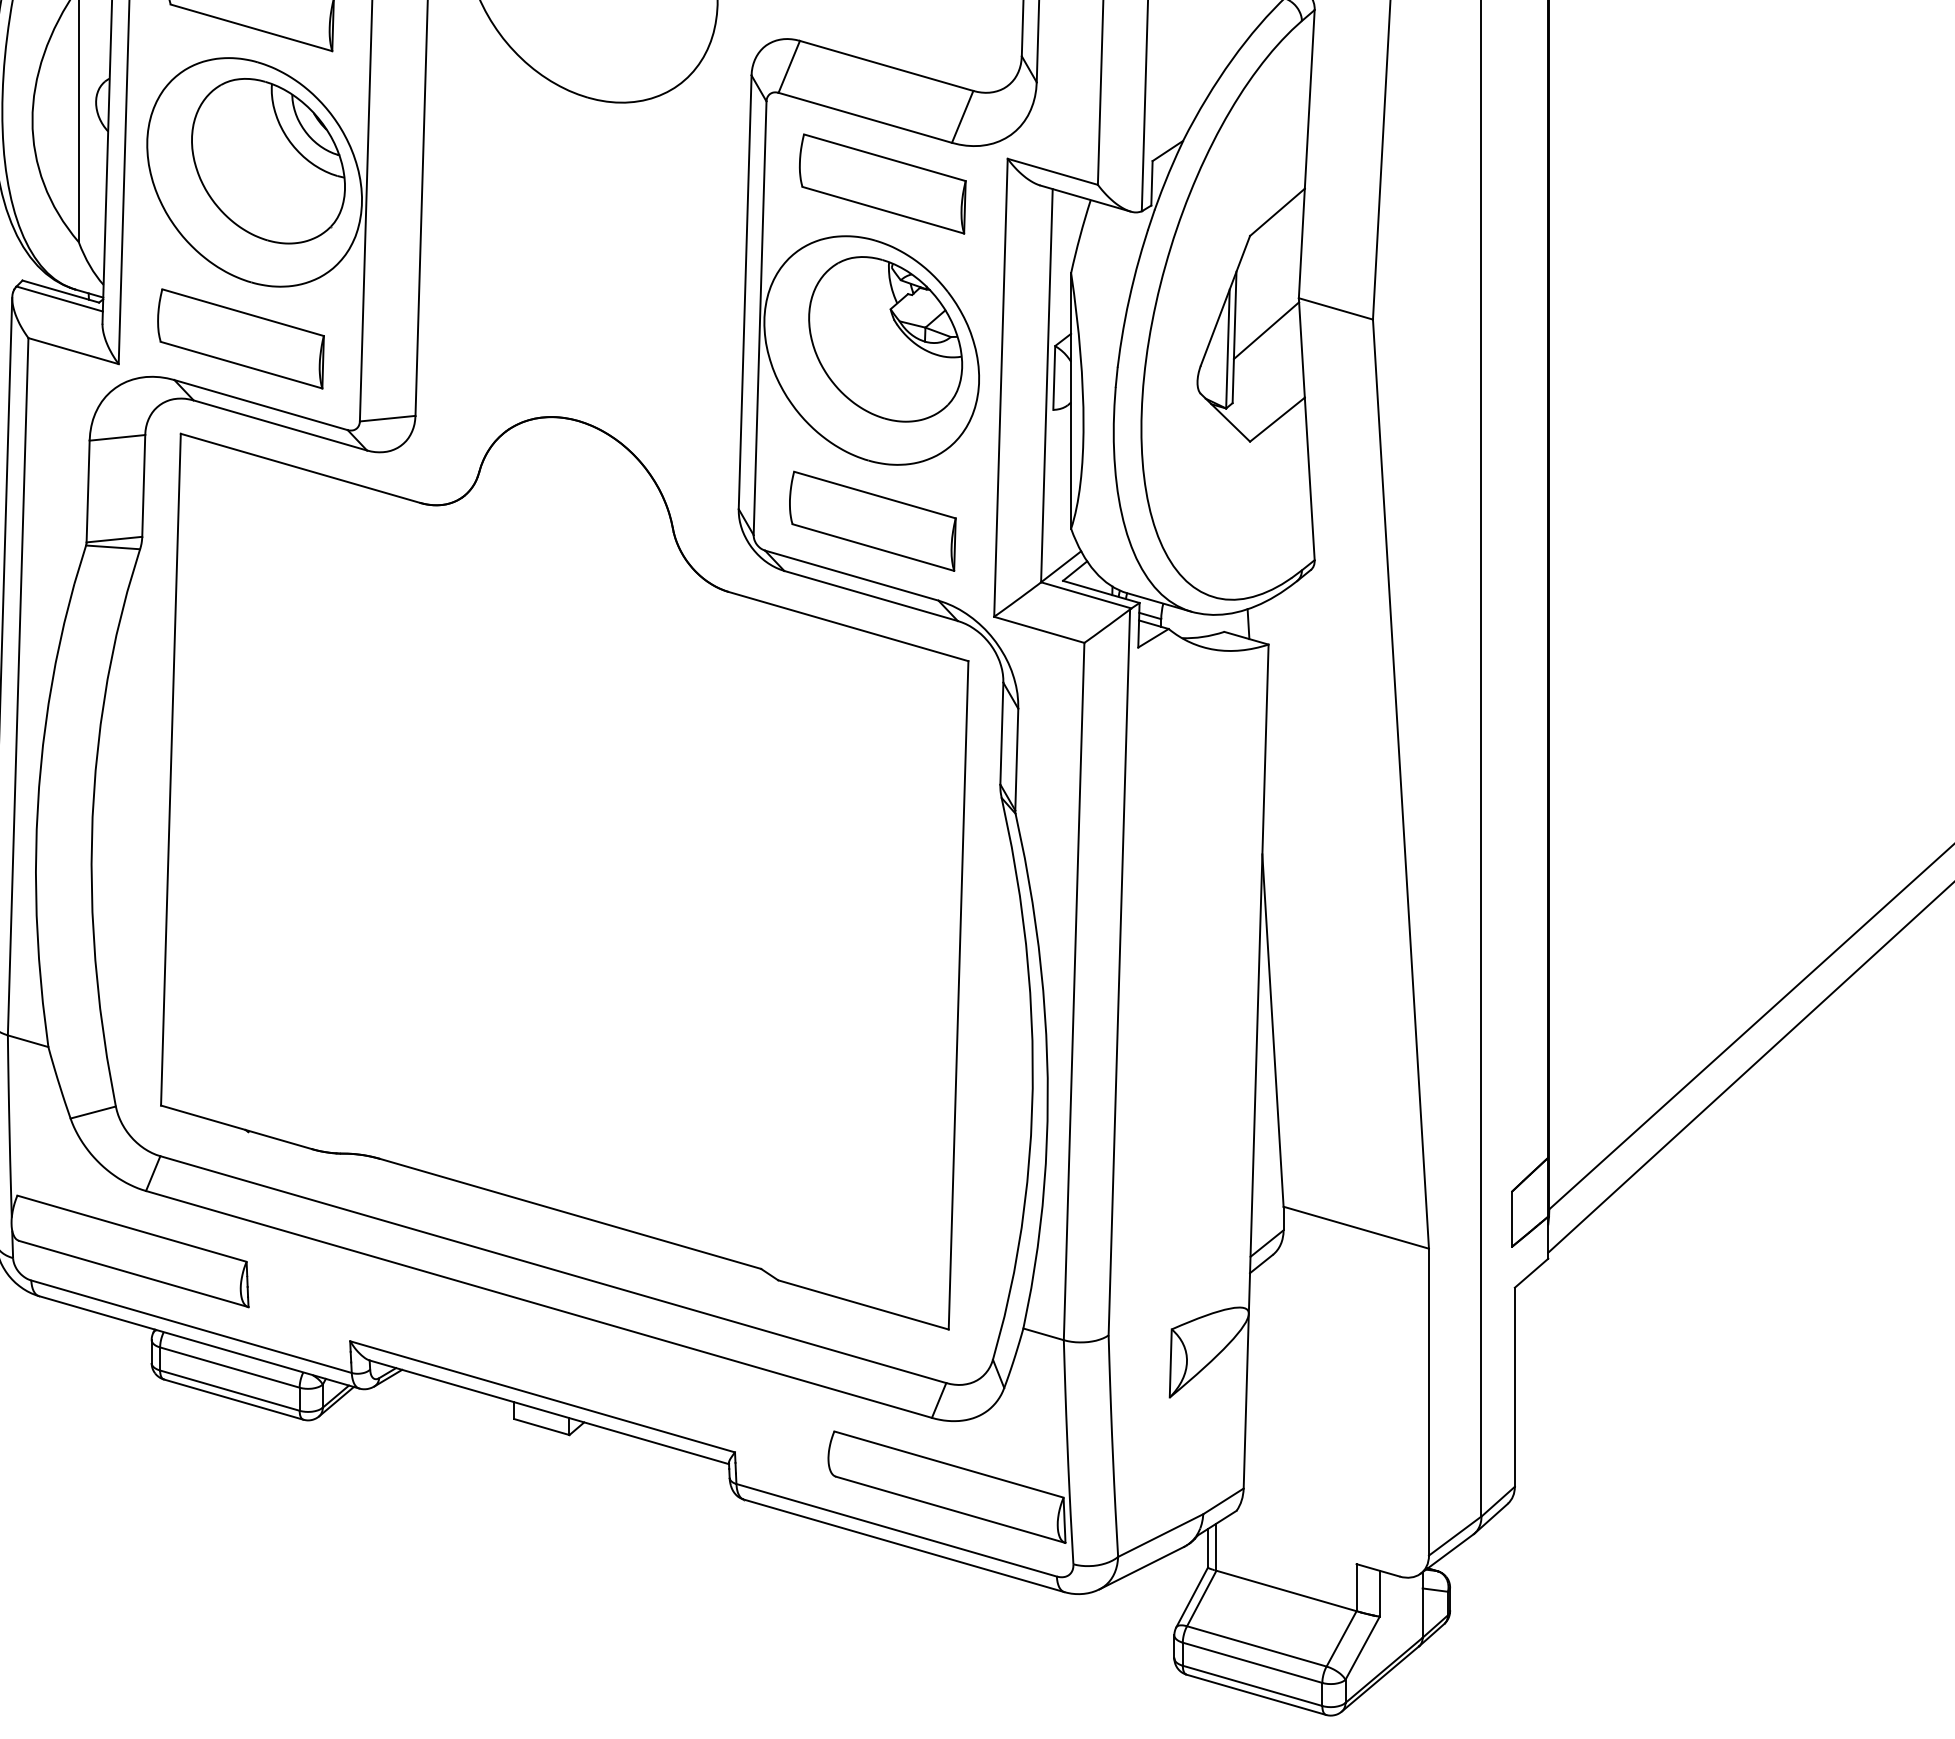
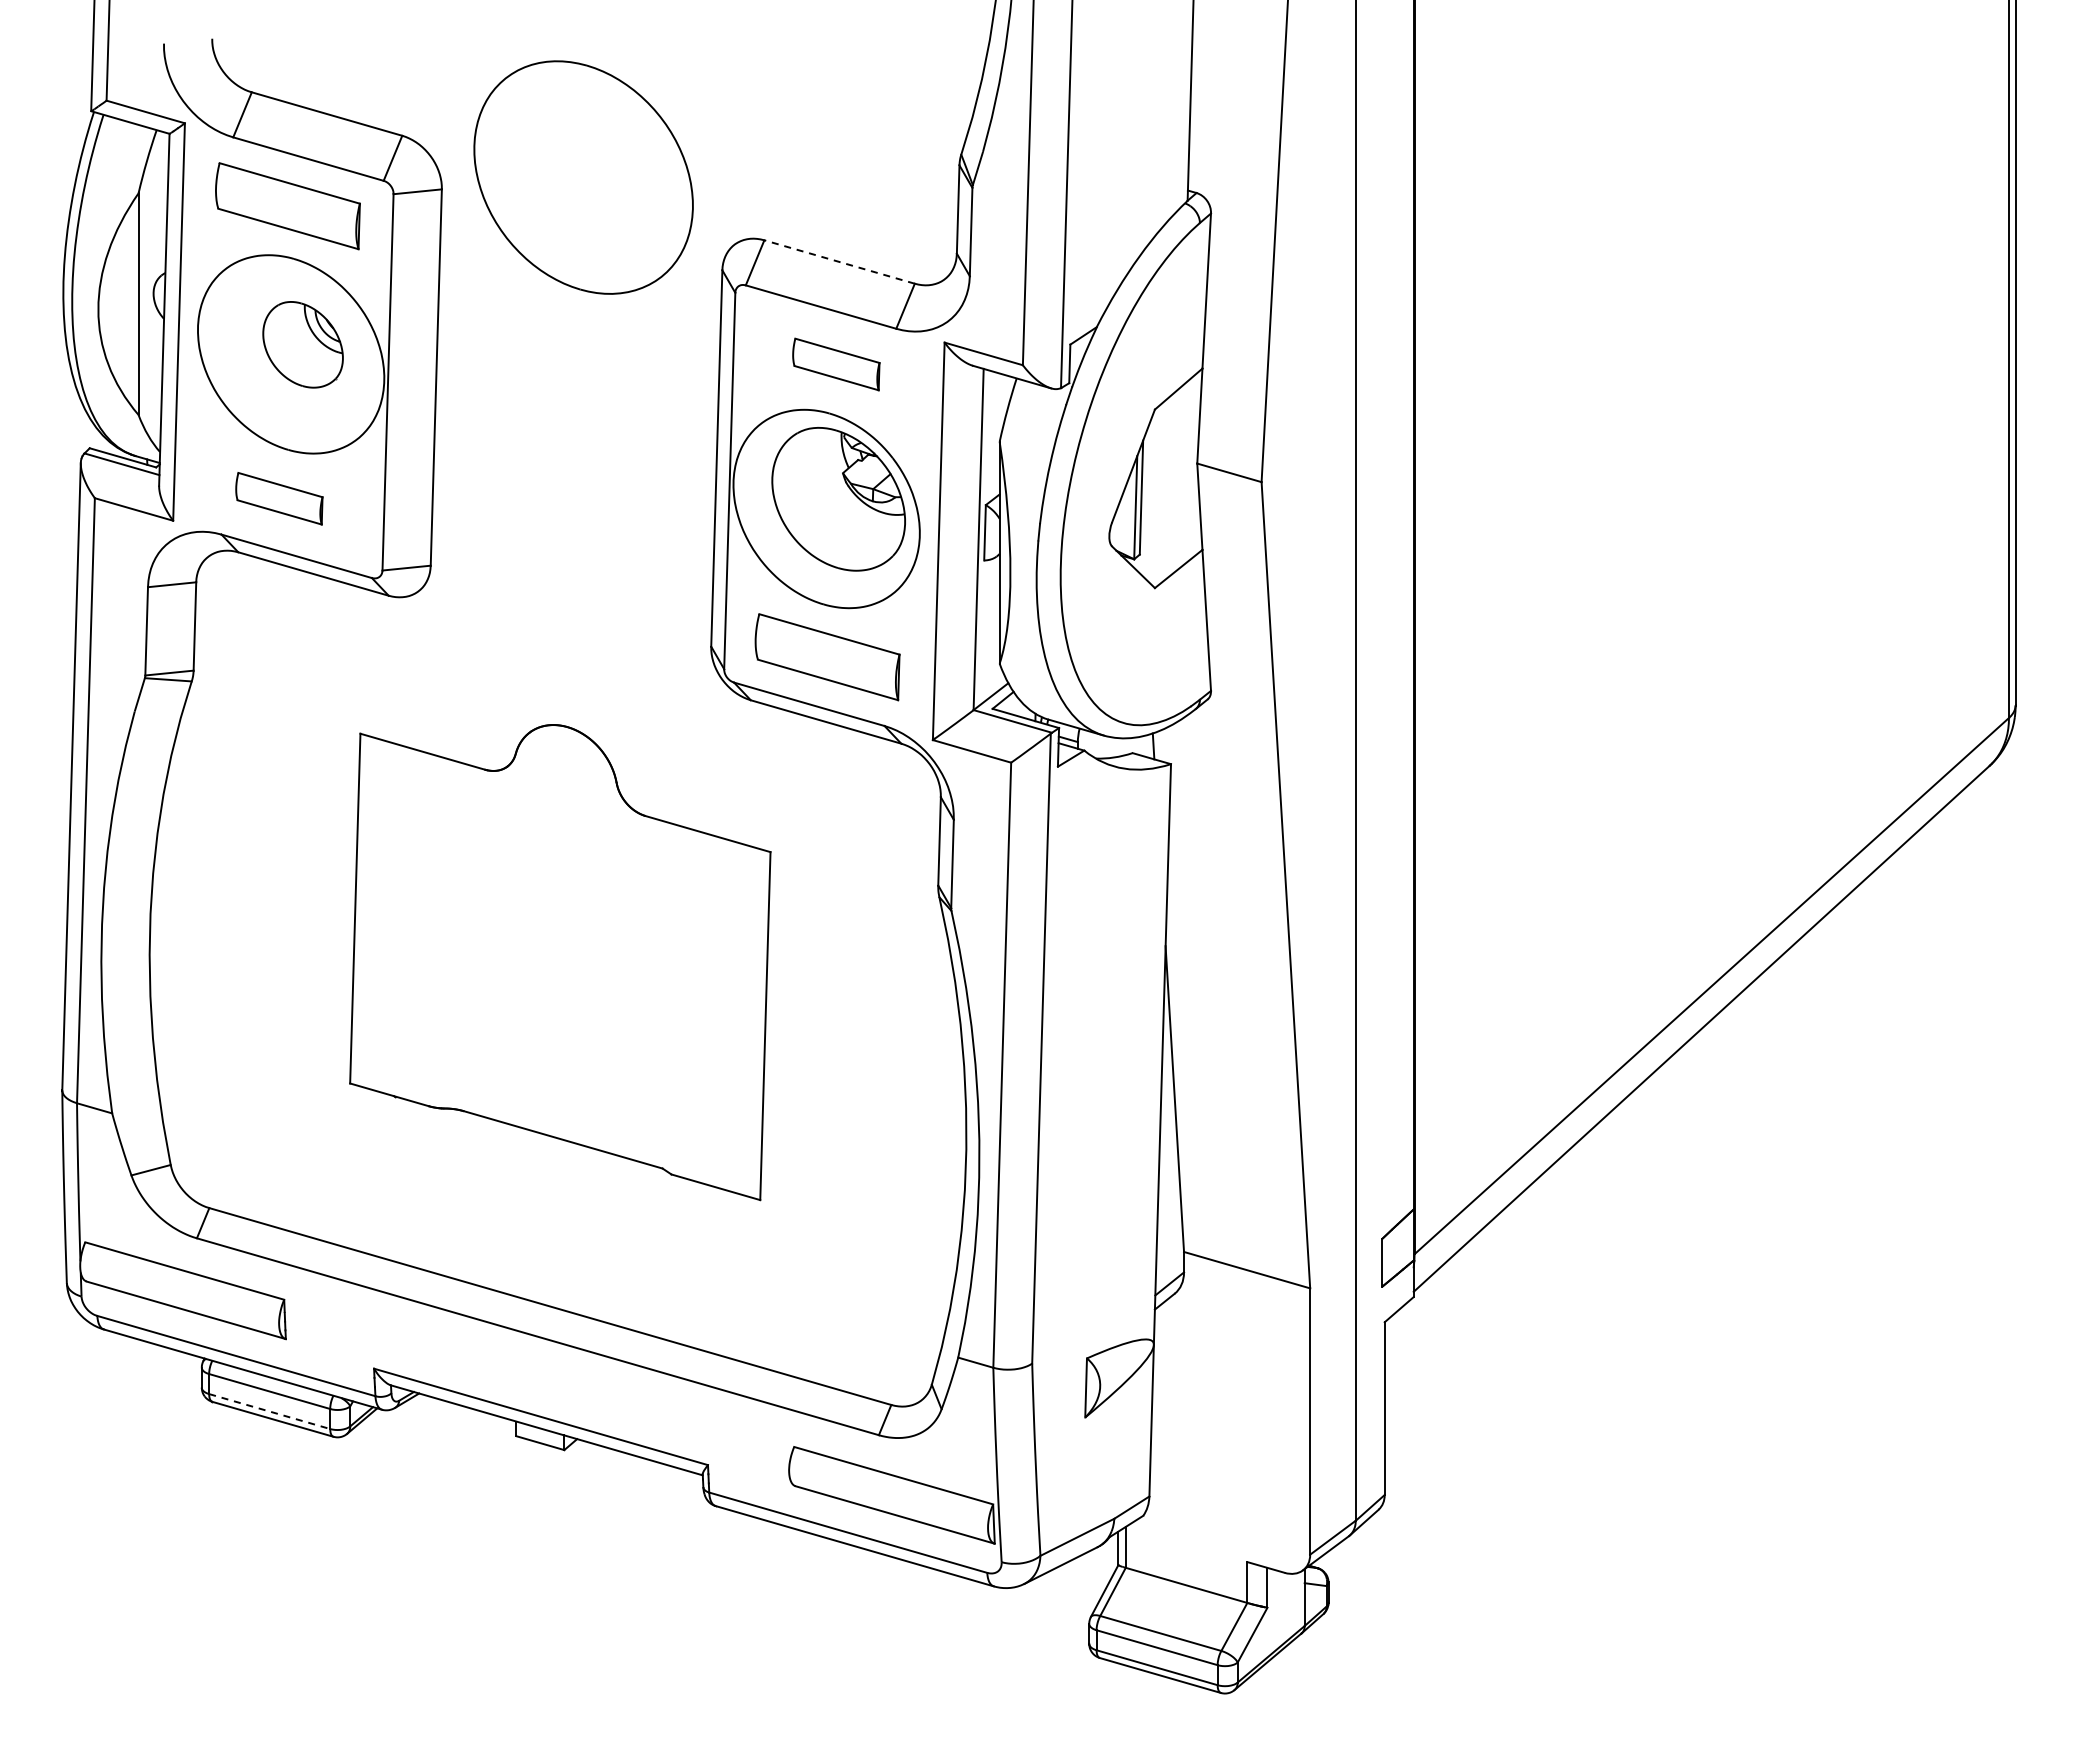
line: (886, 65) -> (839, 261), solid -> dashed
part: (267, 160) -> (302, 344), size x0.6
part: (883, 184) -> (836, 364), size x0.6
line: (1265, 330) -> (1168, 491), removed
part: (241, 338) -> (279, 498), size x0.6
part: (565, 873) -> (560, 962), size x0.6
line: (229, 1390) -> (269, 1411), solid -> dashed

